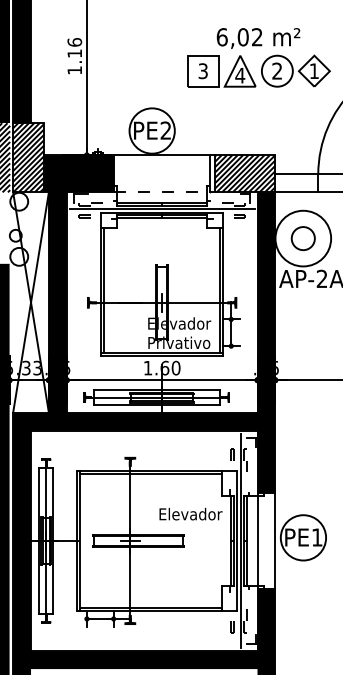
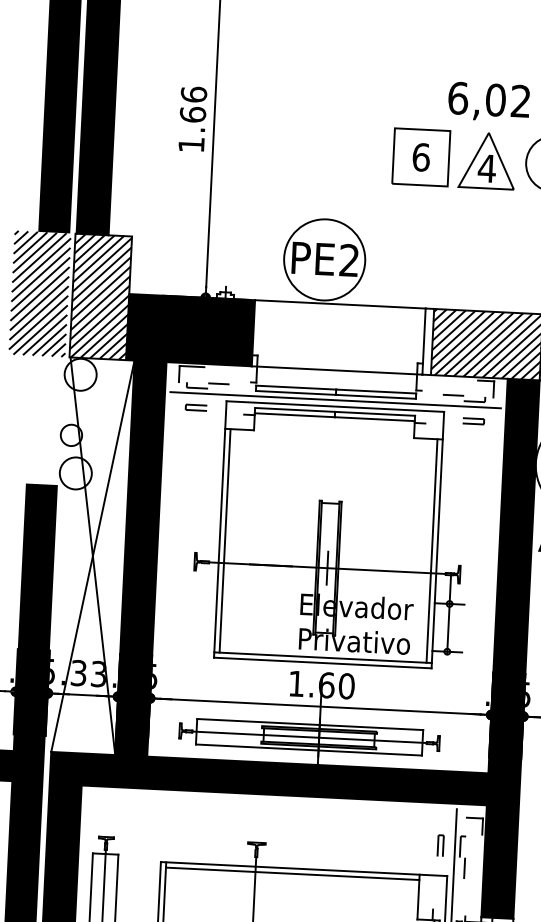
text: (74, 53) -> (192, 114), 1.16 -> 1.66
text: (203, 71) -> (421, 157), 3 -> 6
line: (162, 192) -> (337, 370), dashed -> solid

